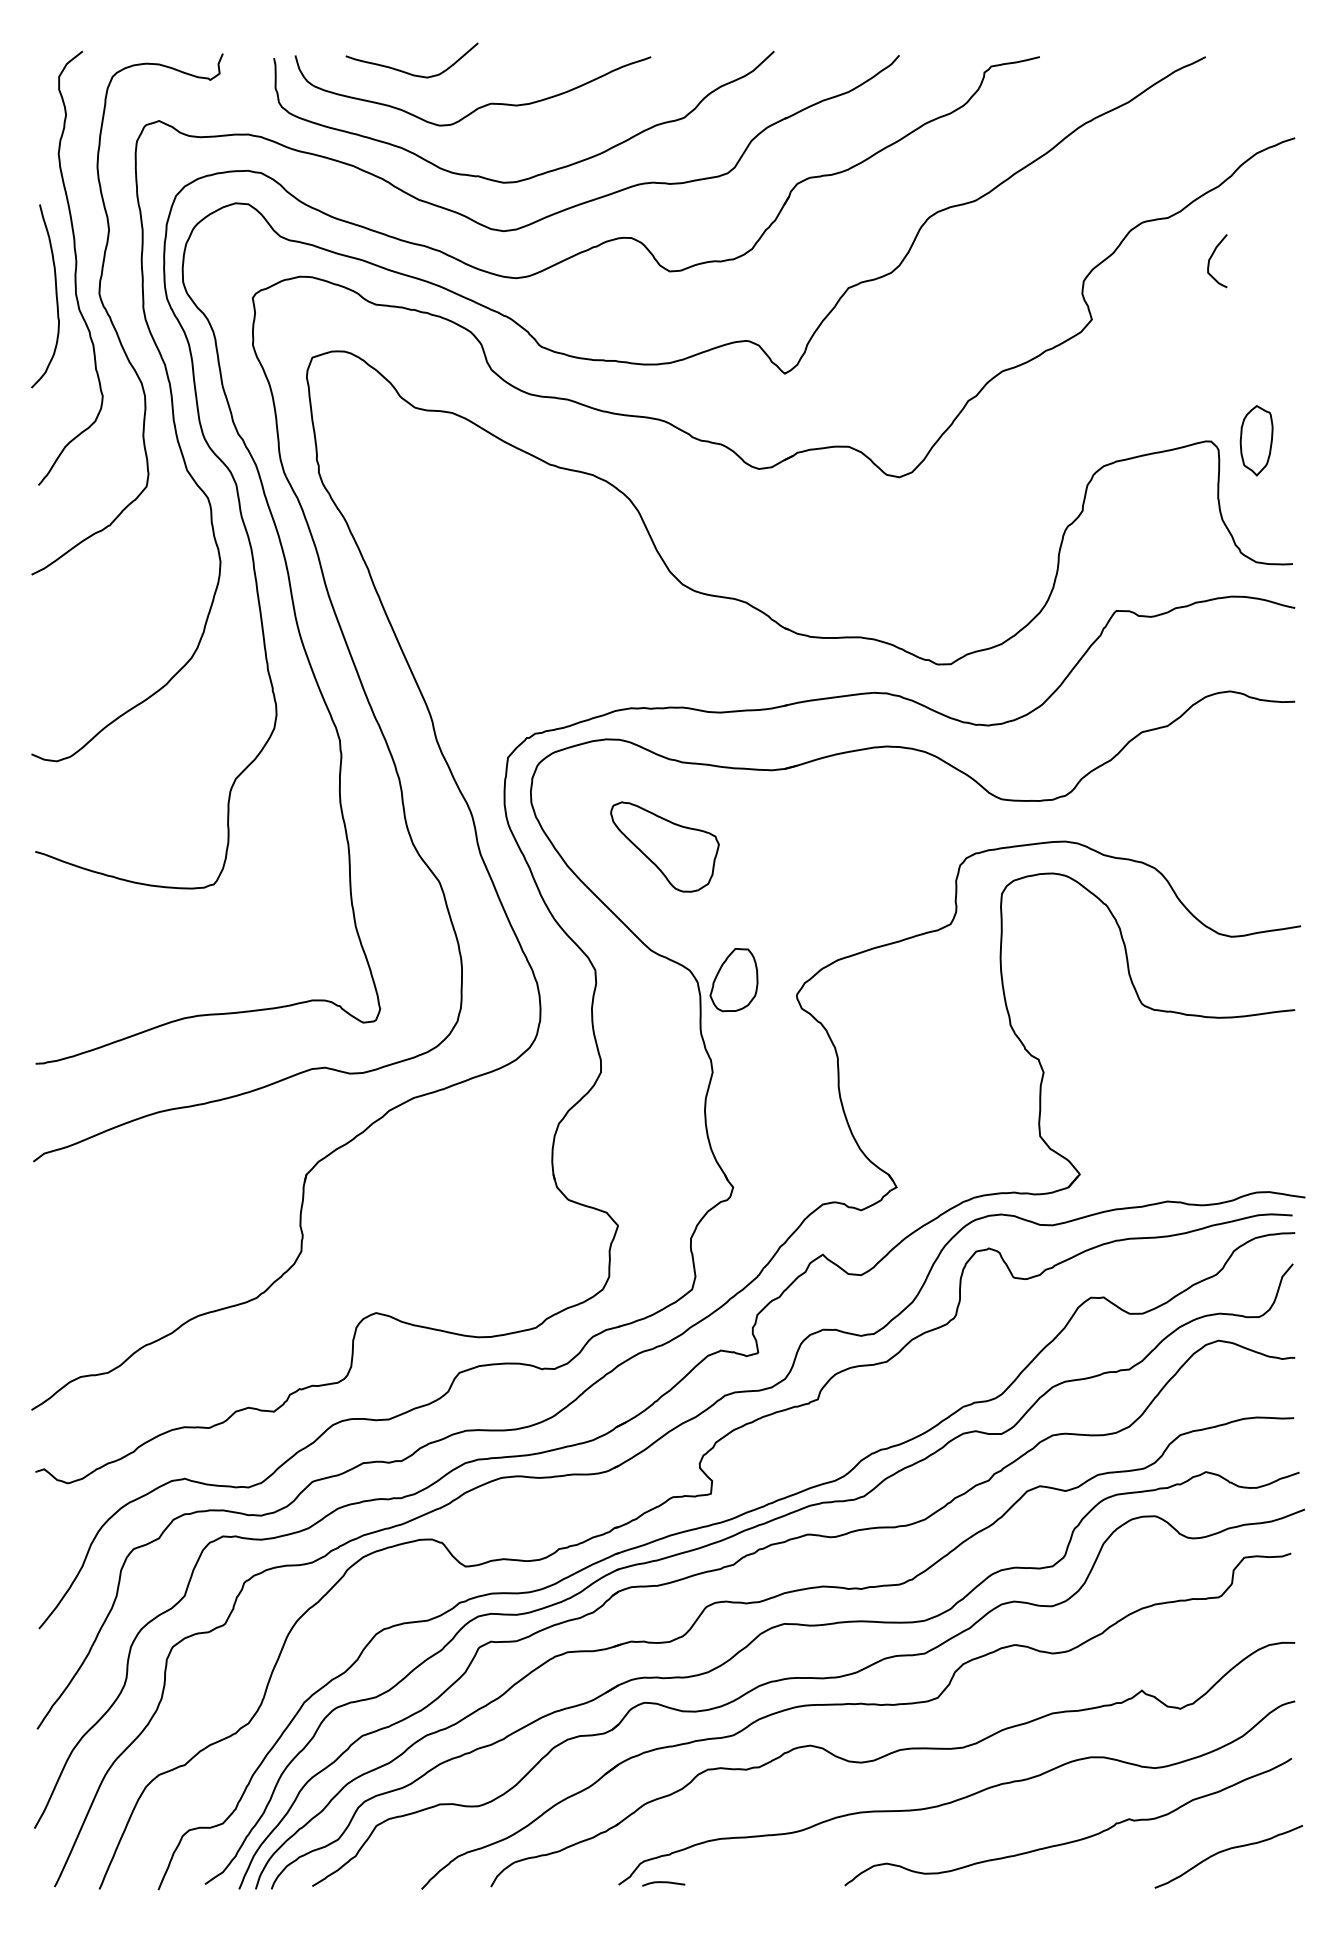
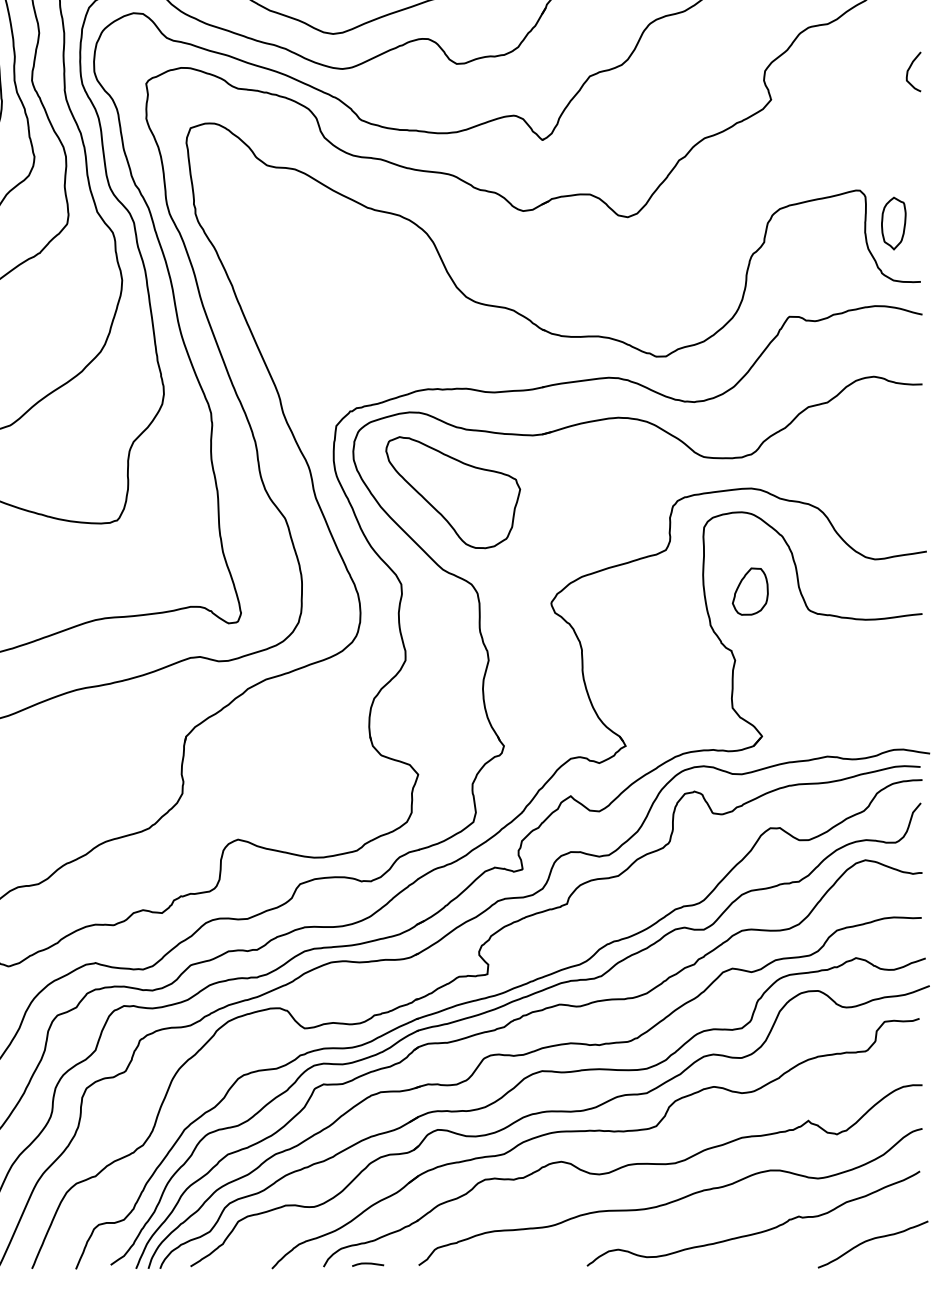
curve: (1211, 258) -> (909, 69), moved
part: (1256, 440) -> (893, 223), moved
part: (664, 846) -> (452, 492), size x1.67
part: (733, 980) -> (749, 591), moved
curve: (663, 1883) -> (367, 1264), moved

